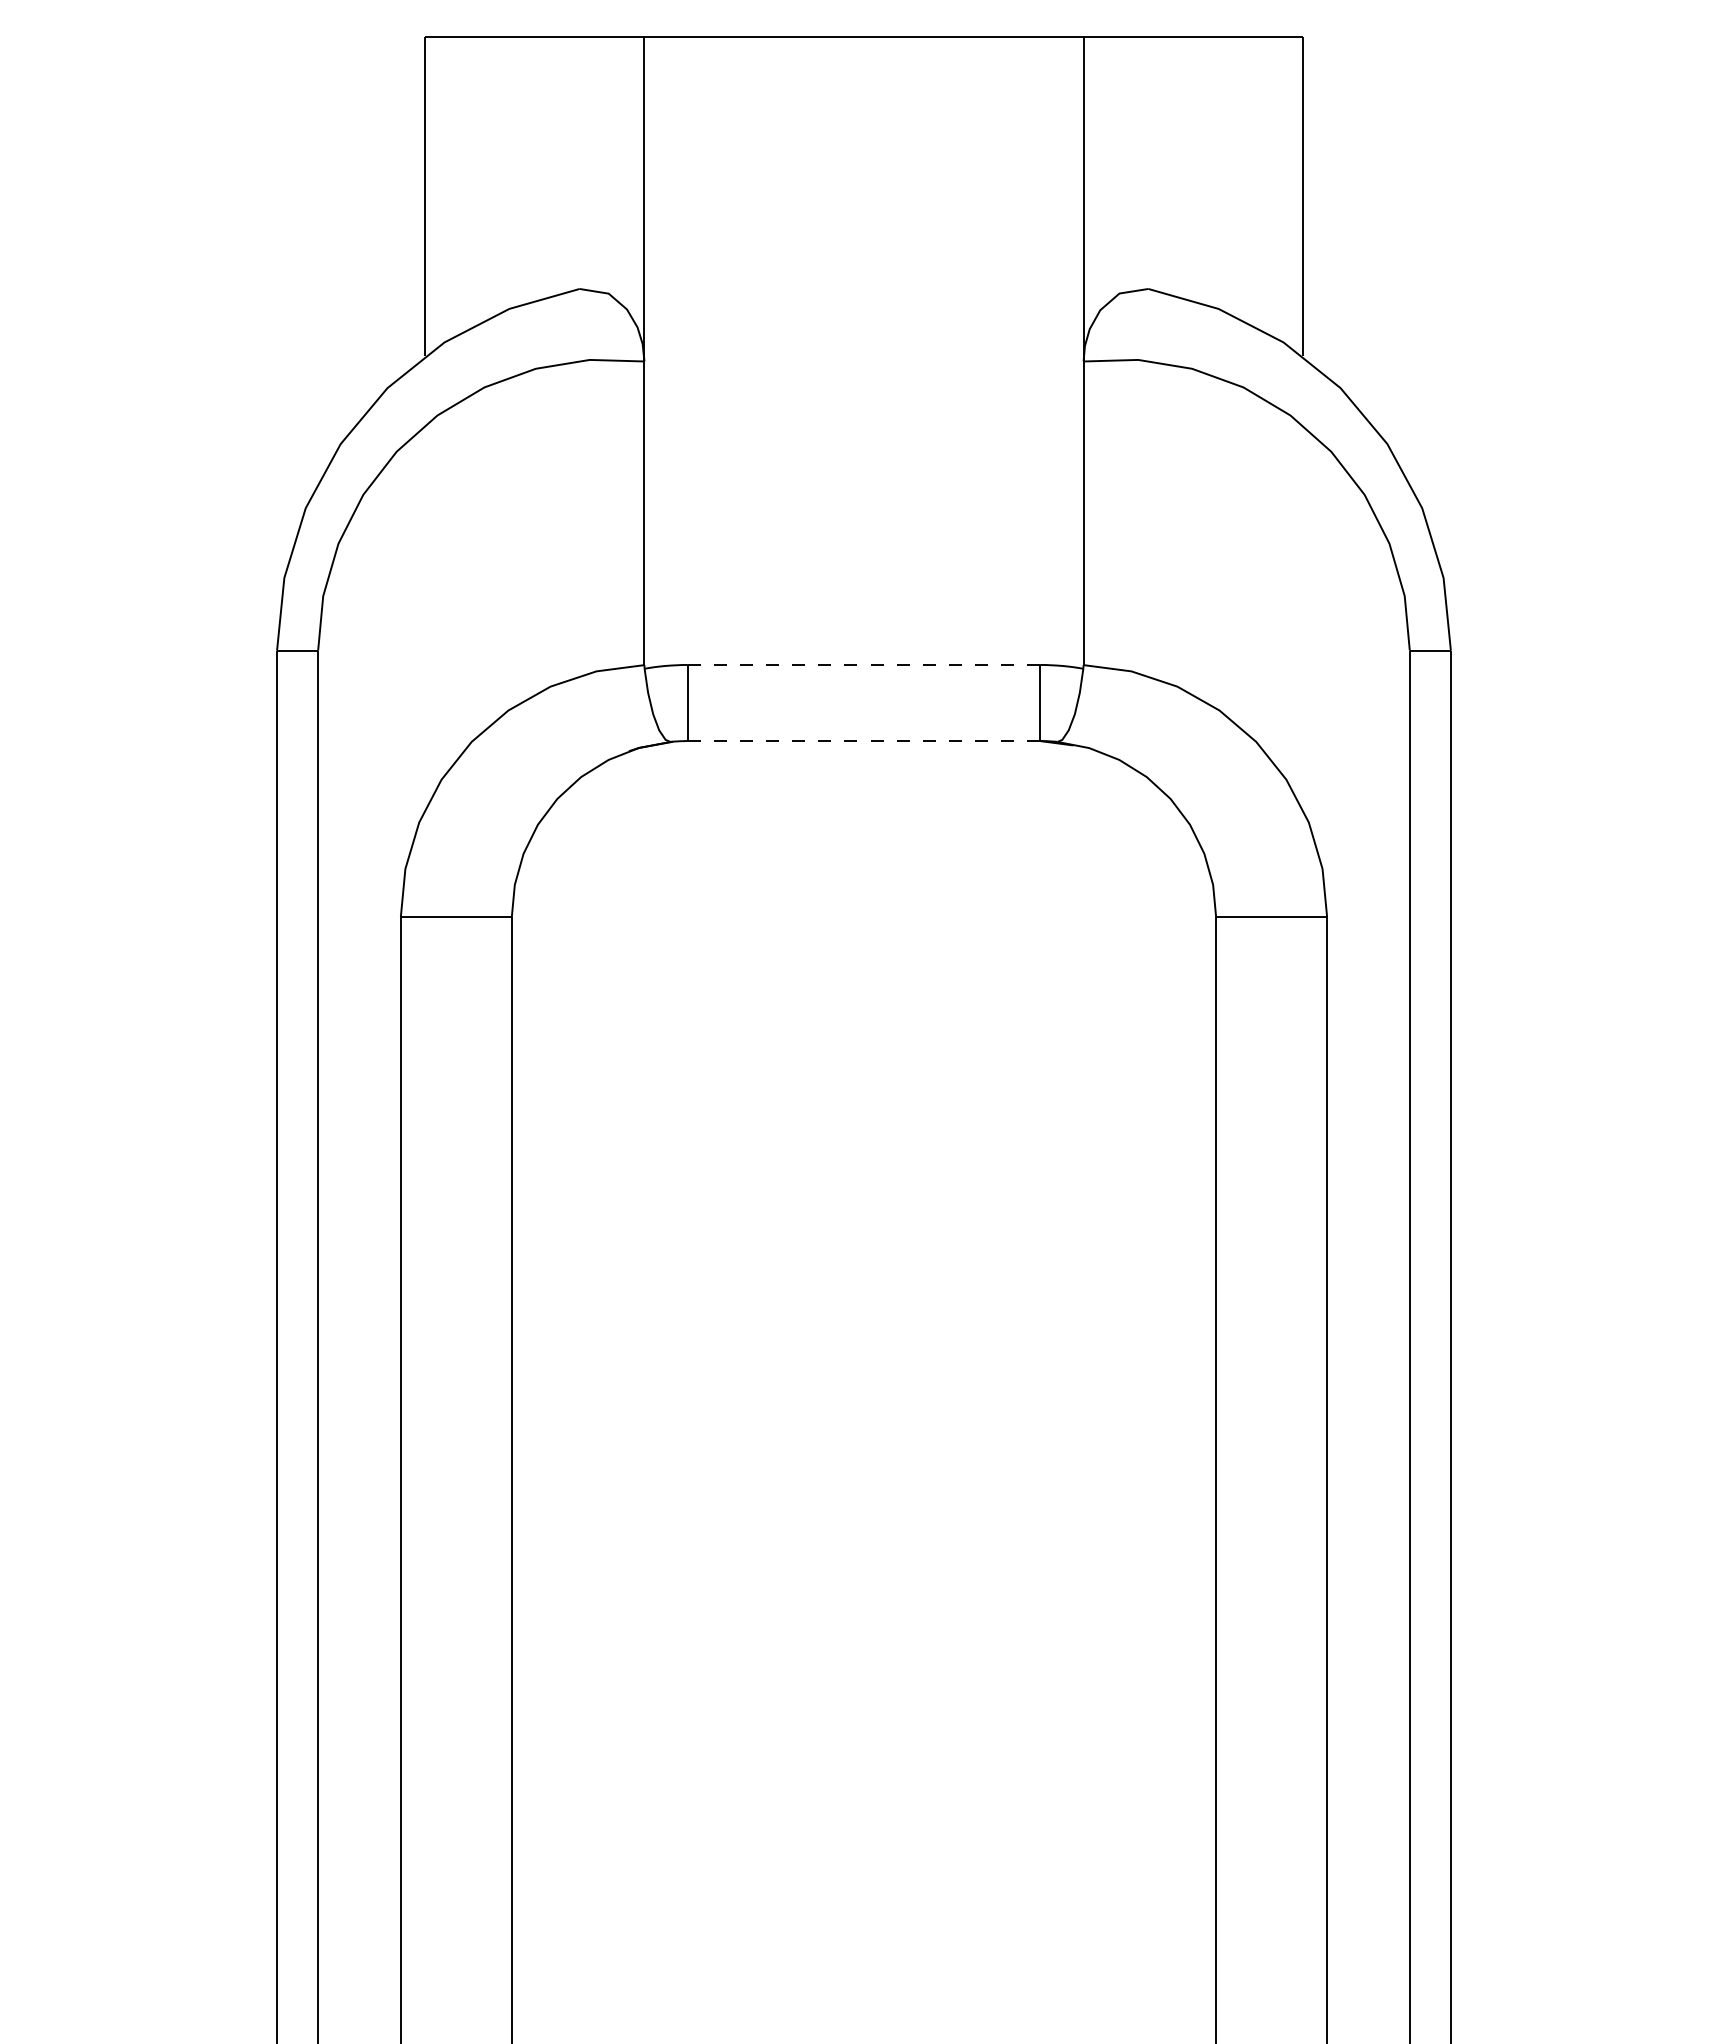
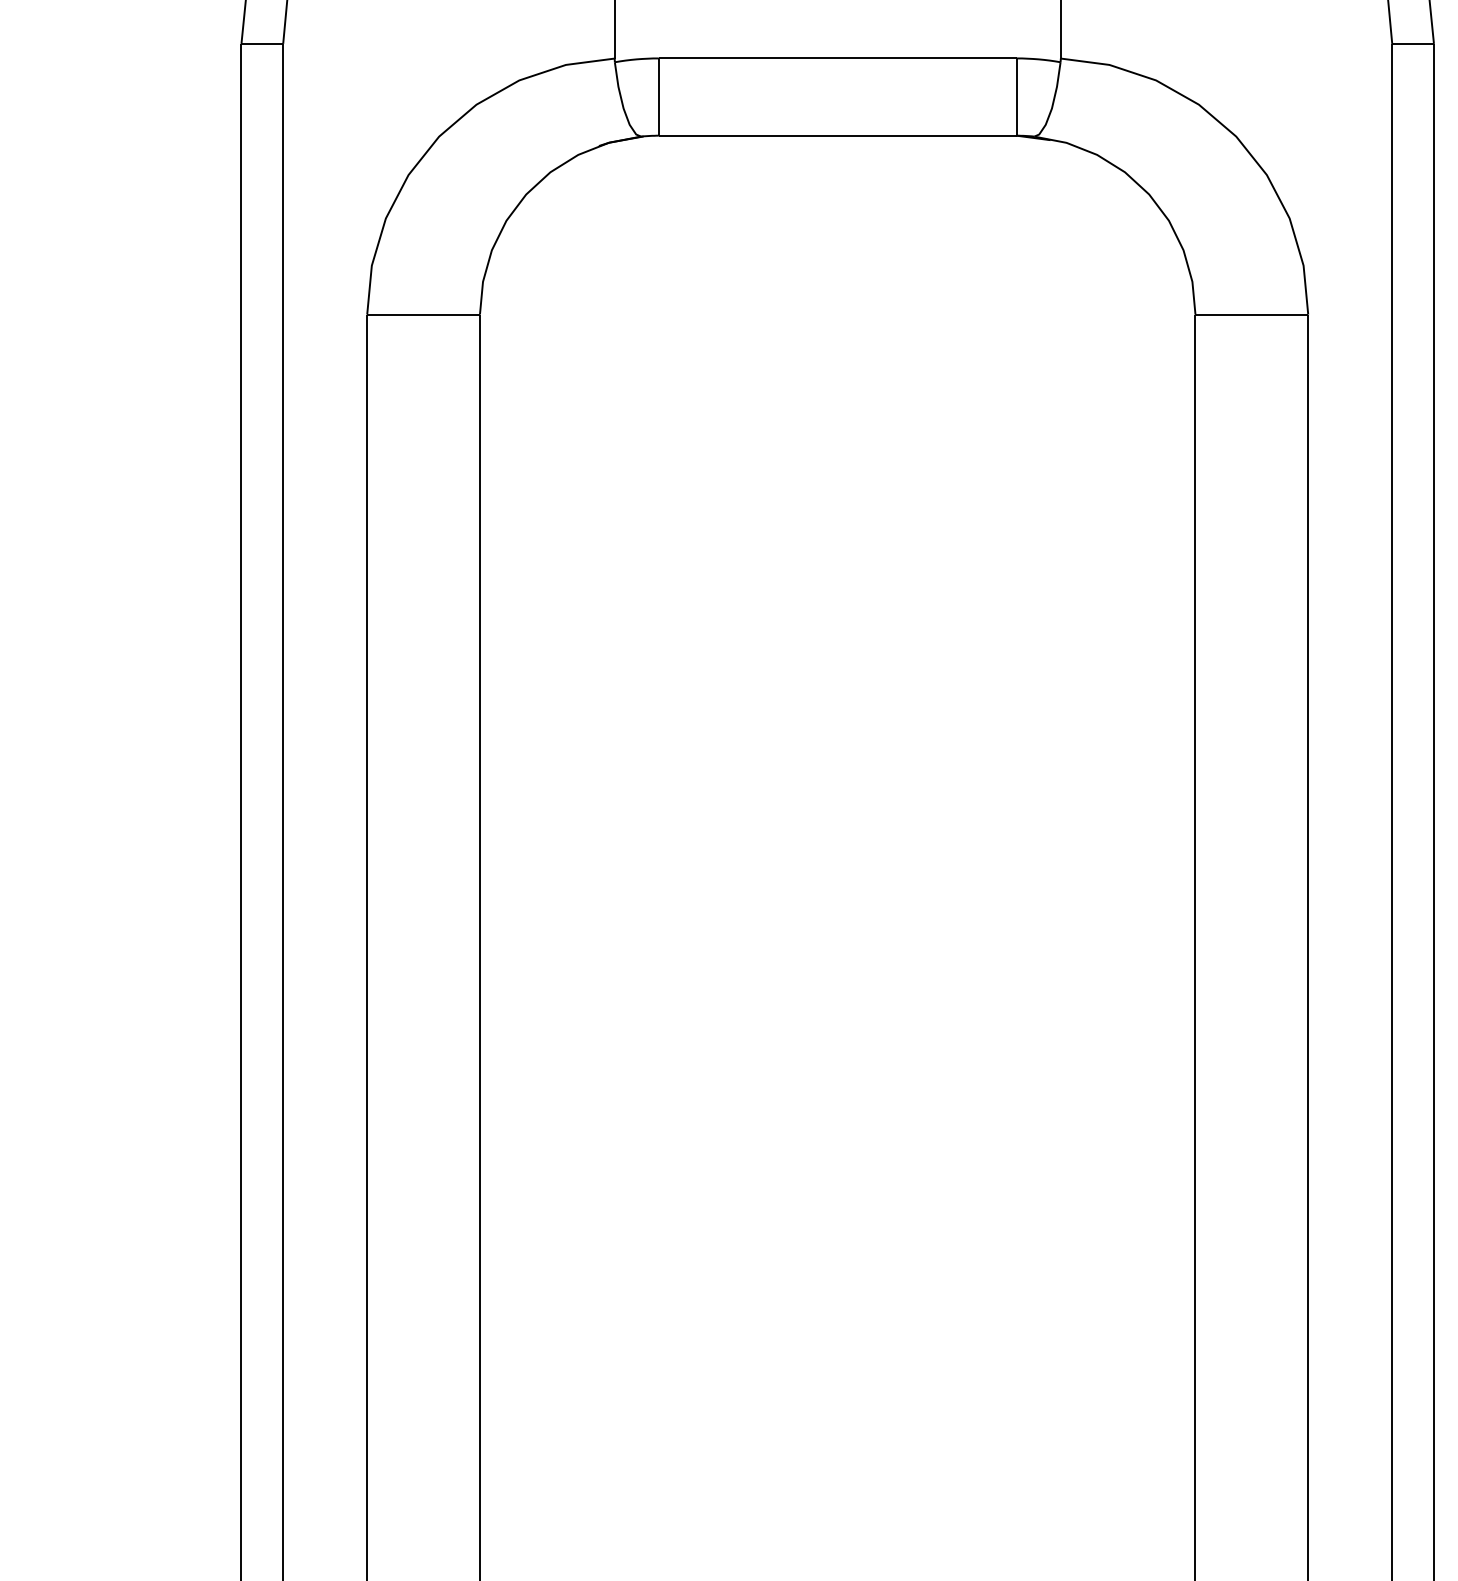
line: (864, 665) -> (838, 58), dashed -> solid
line: (863, 741) -> (837, 136), dashed -> solid

